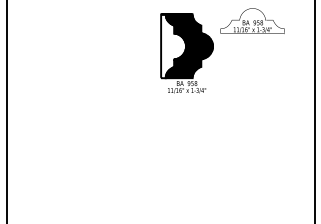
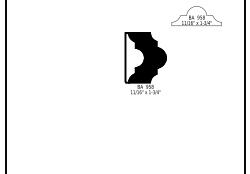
part: (186, 53) -> (145, 63), moved

